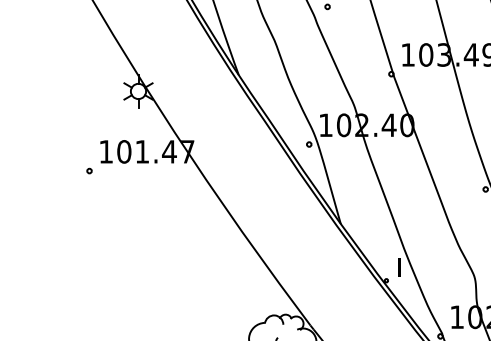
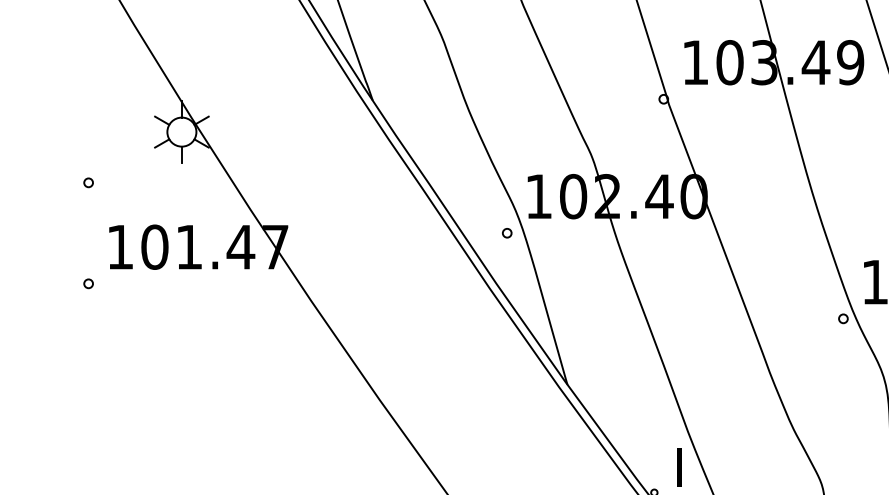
part: (89, 117) -> (88, 181), added

